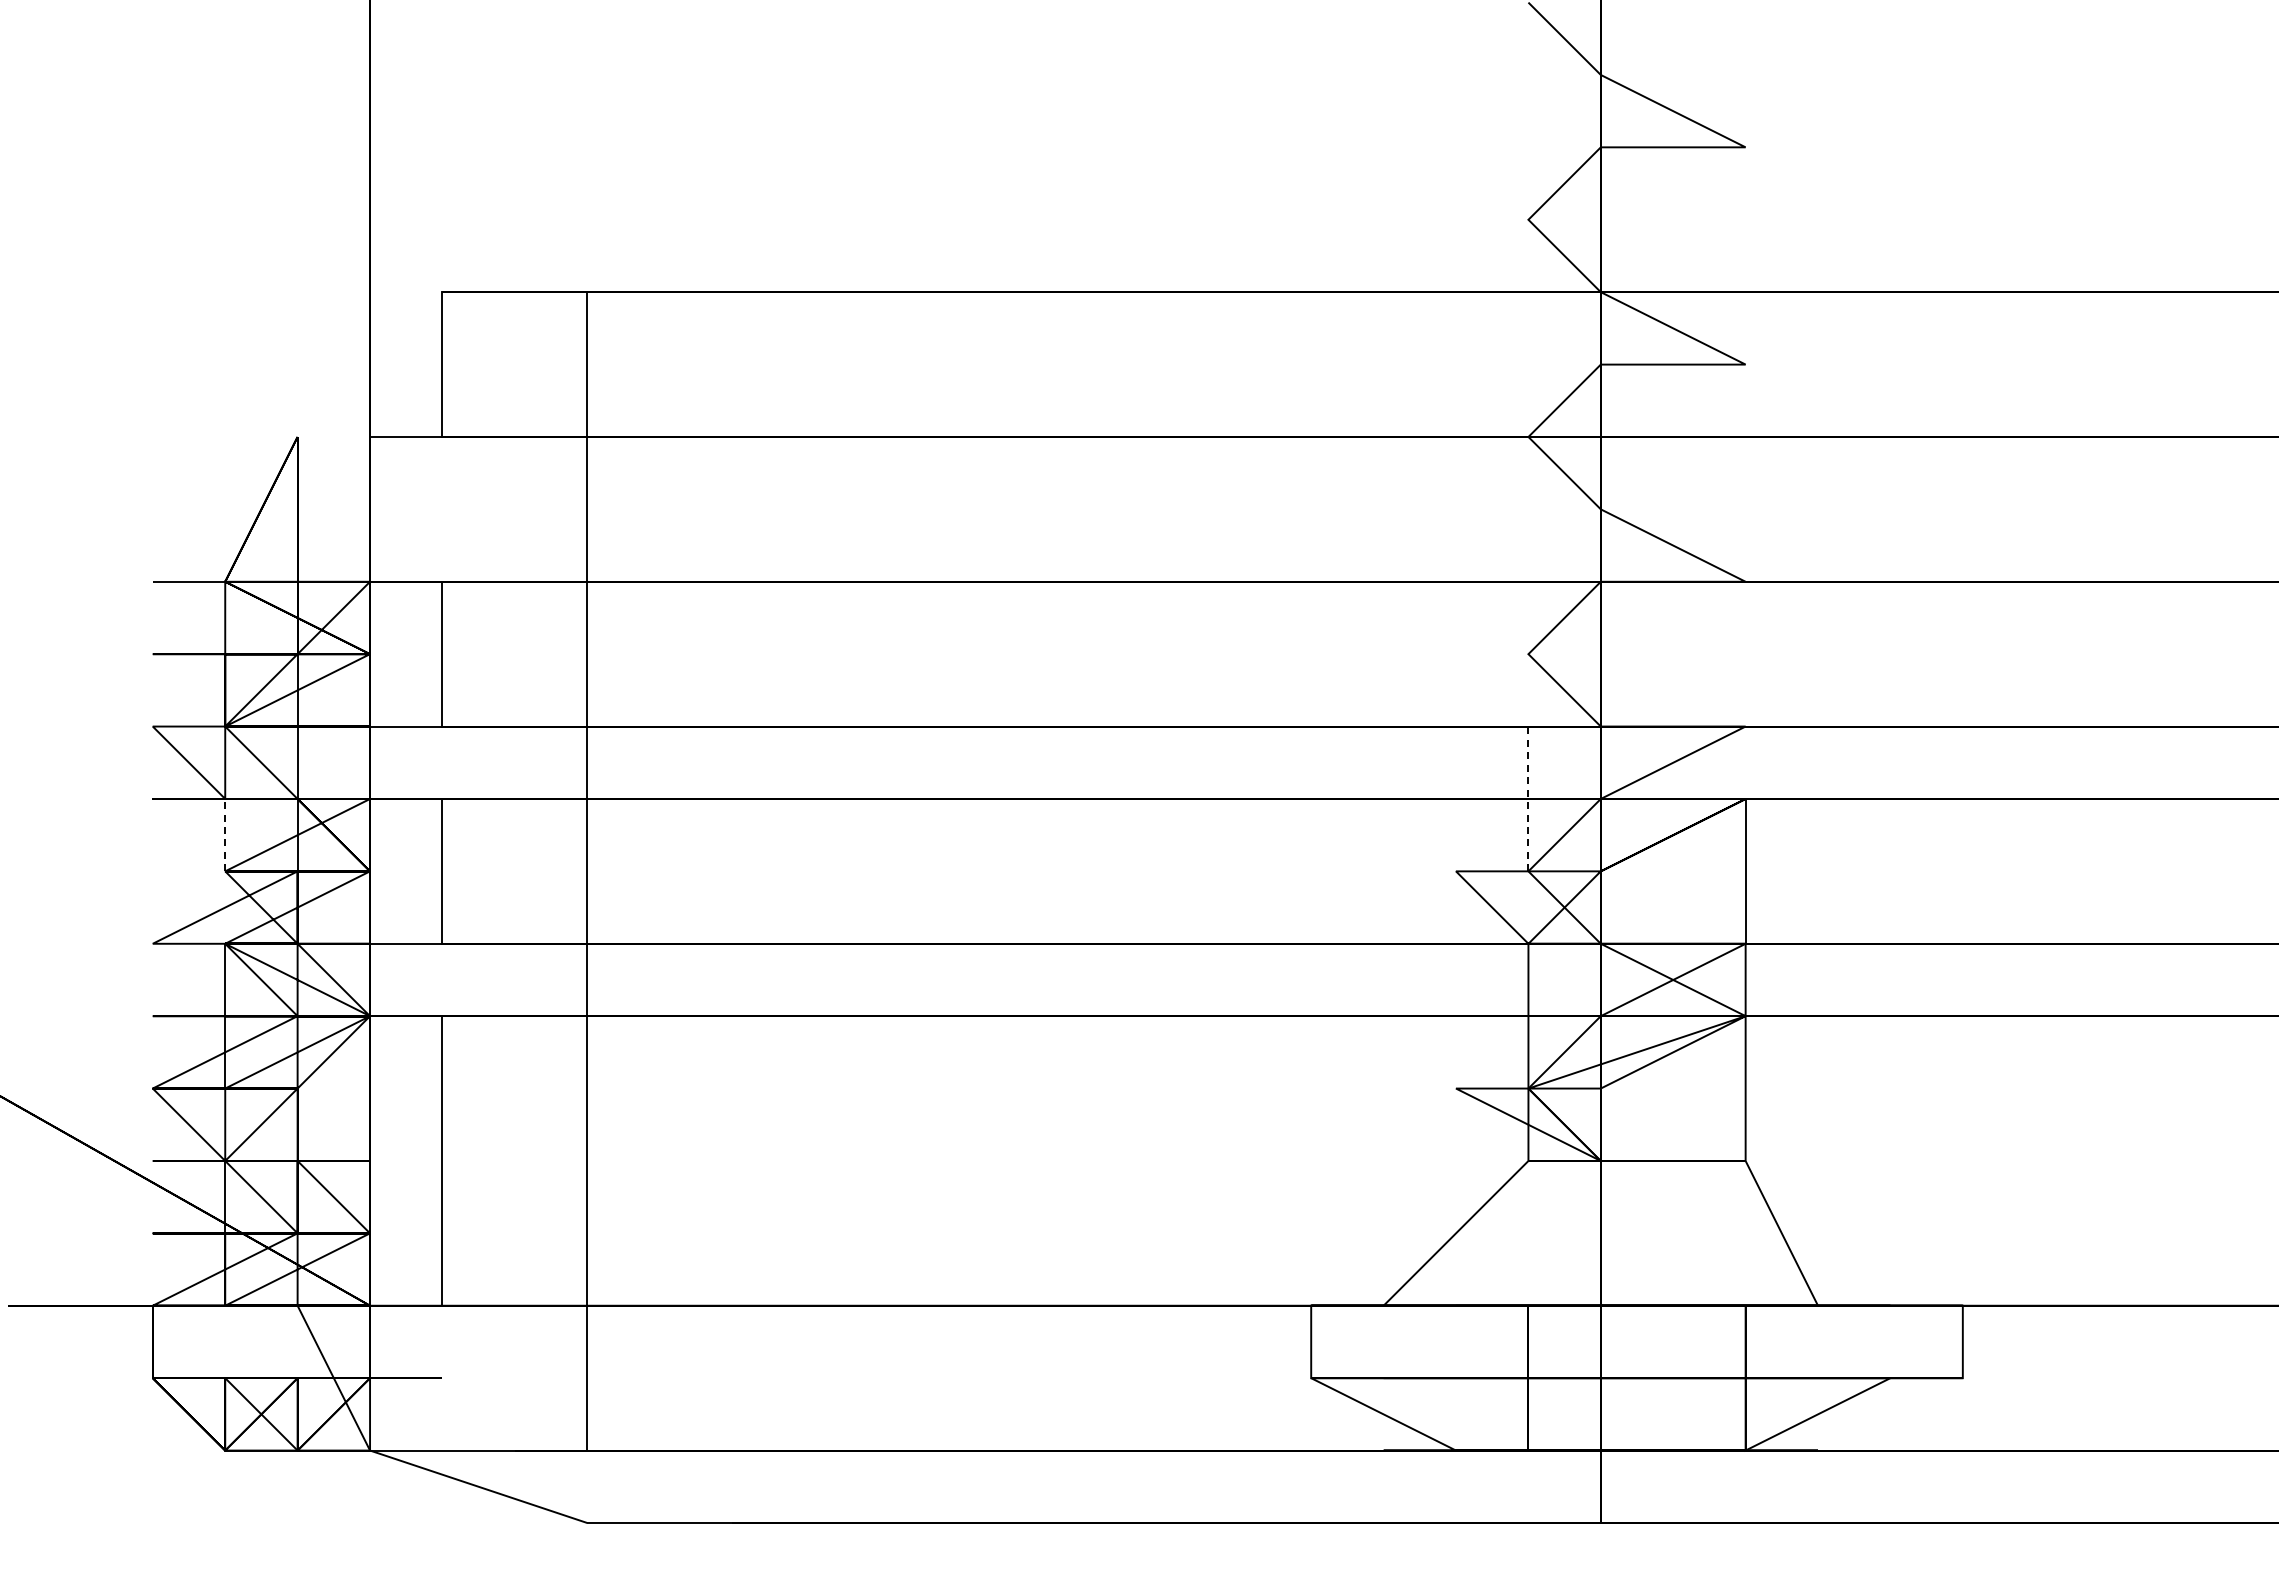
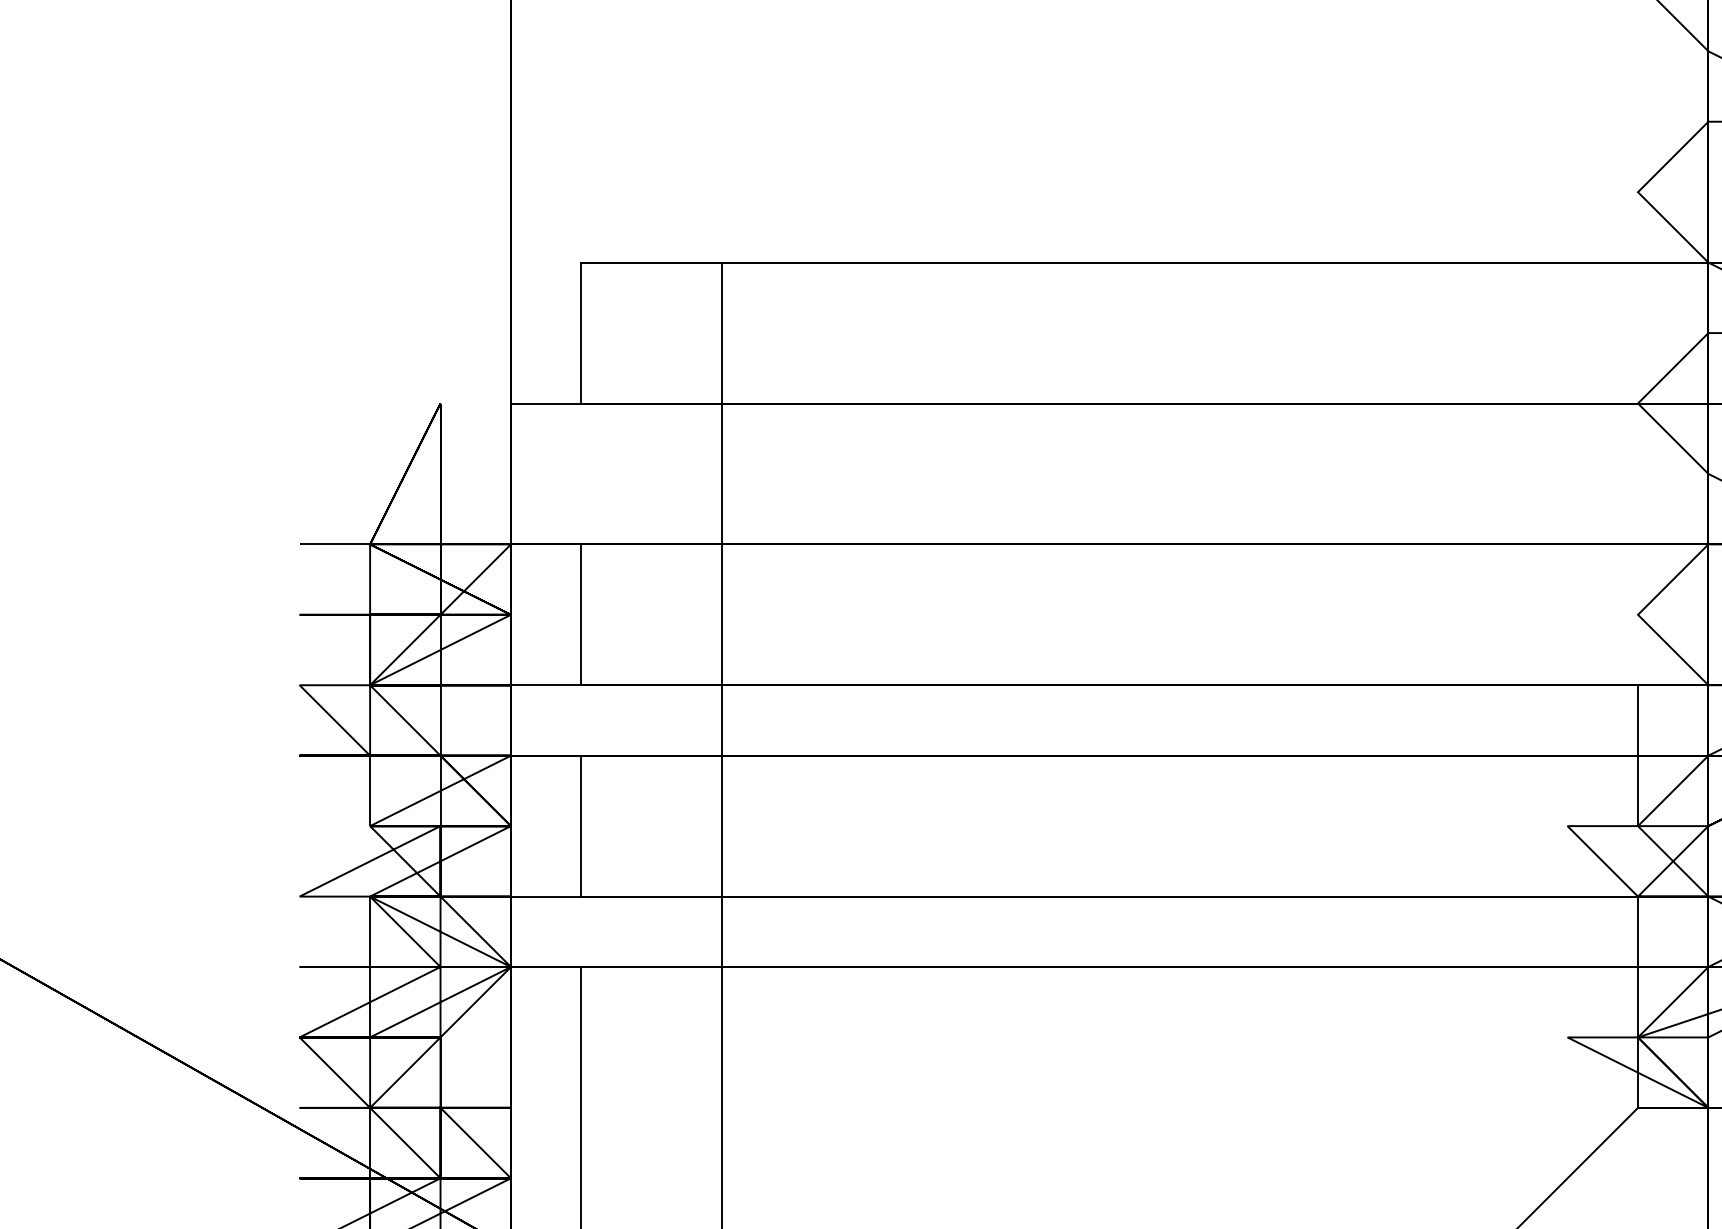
line: (1528, 798) -> (1638, 755), dashed -> solid
line: (225, 834) -> (370, 790), dashed -> solid

